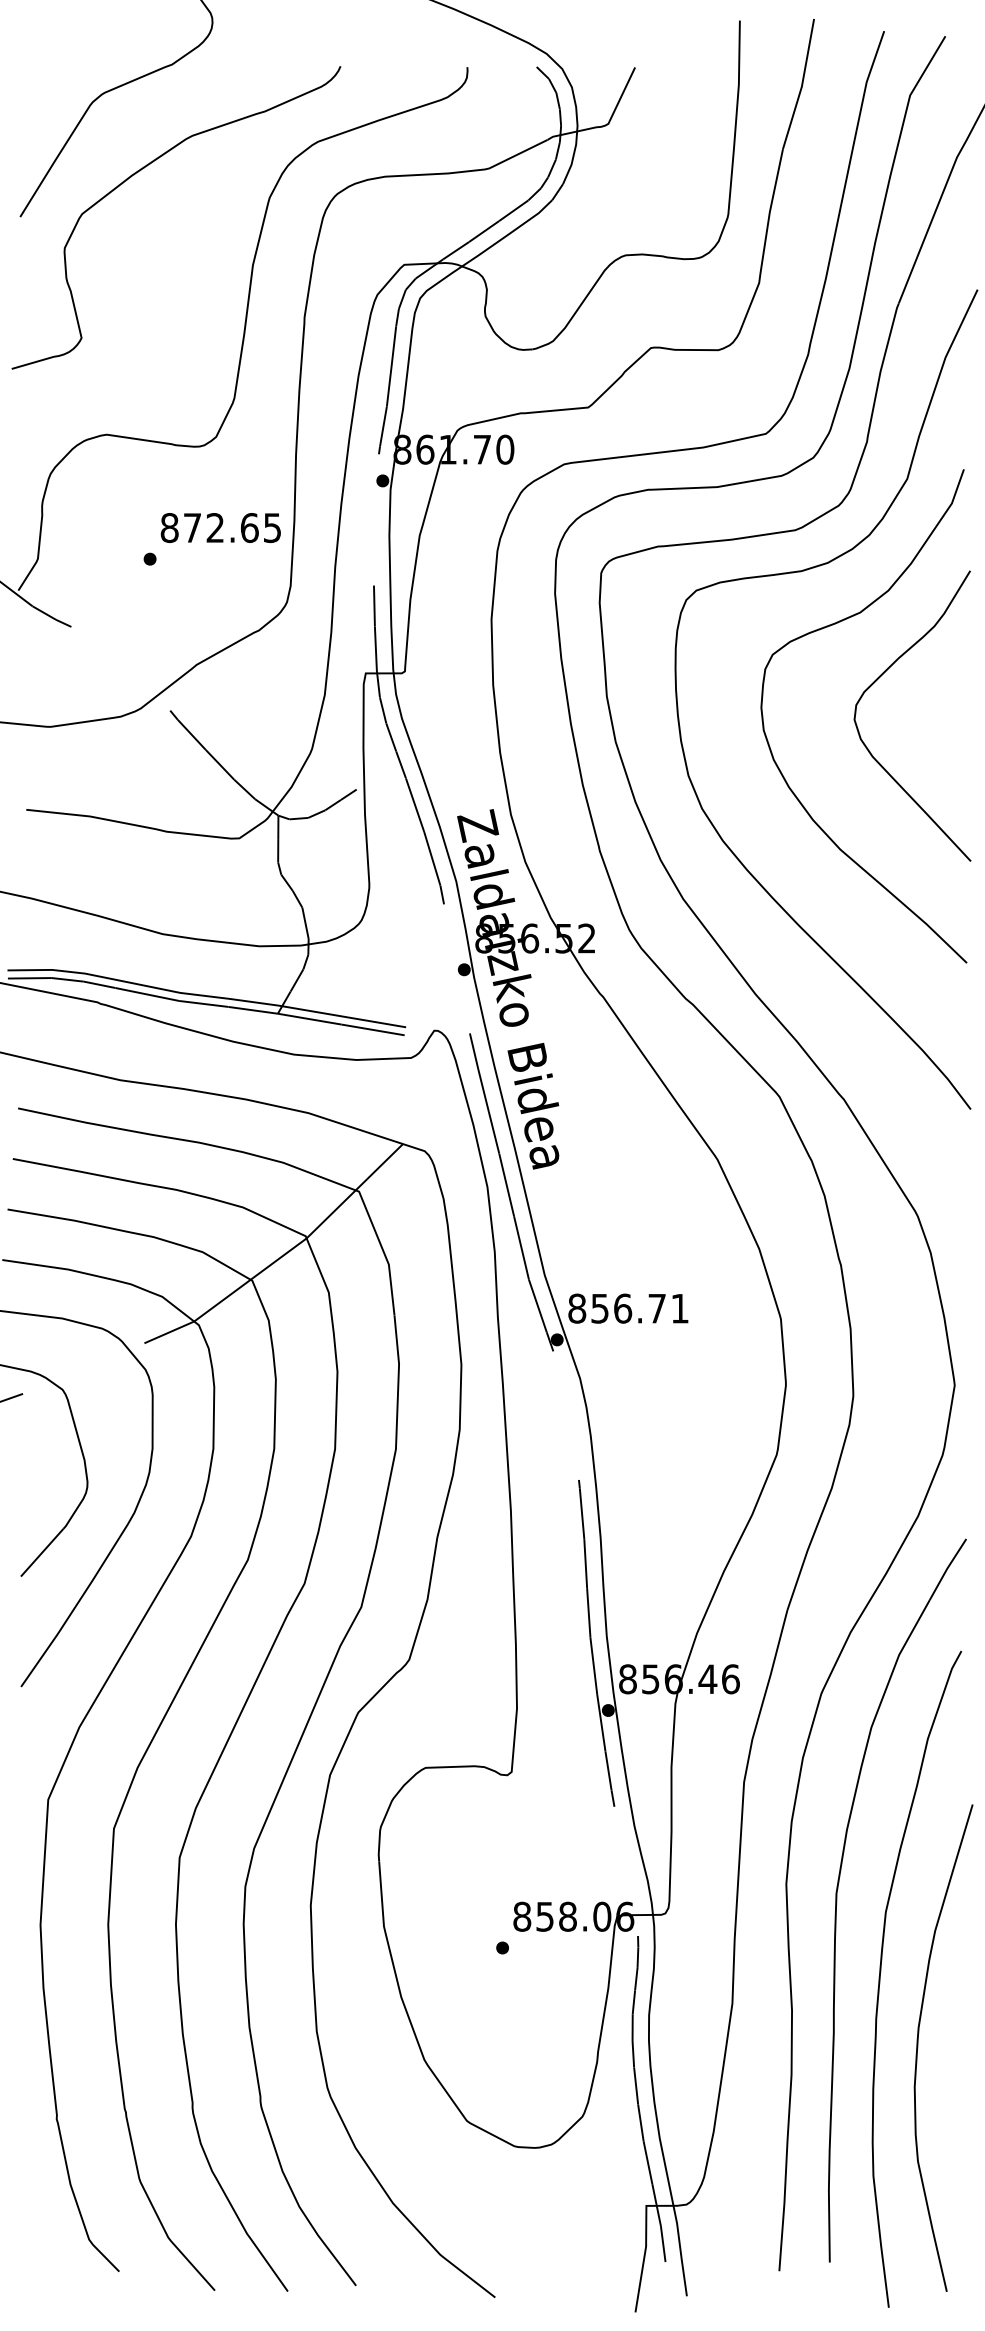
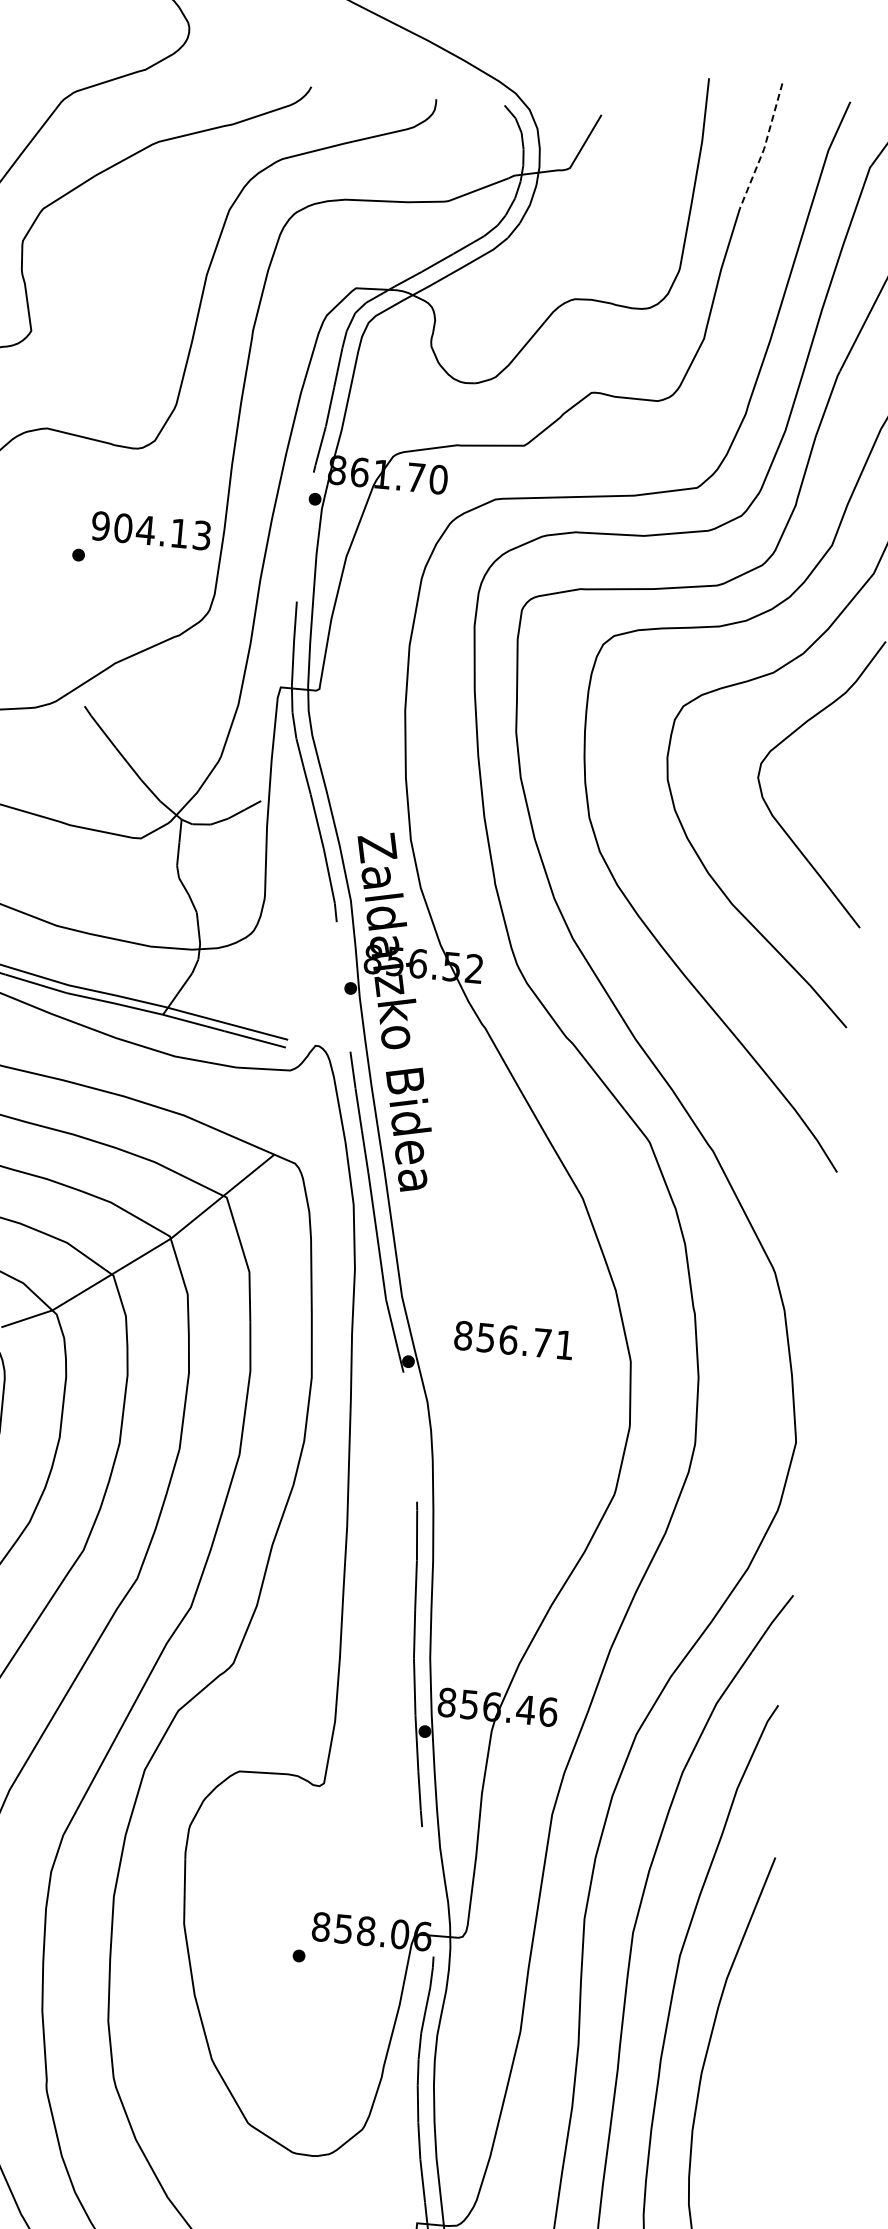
line: (802, 85) -> (764, 147), solid -> dashed
text: (220, 528) -> (150, 531), 872.65 -> 904.13
text: (628, 1308) -> (514, 1340), moved

